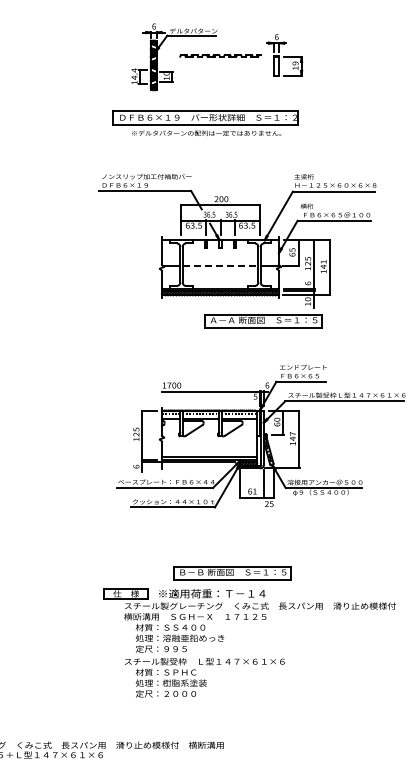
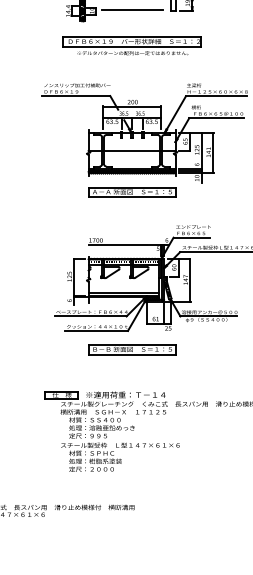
line: (220, 75) -> (132, 10), added
part: (205, 122) -> (132, 45), moved
line: (220, 265) -> (132, 151), dashed -> solid
part: (263, 321) -> (132, 192), moved
part: (232, 573) -> (132, 350), moved

